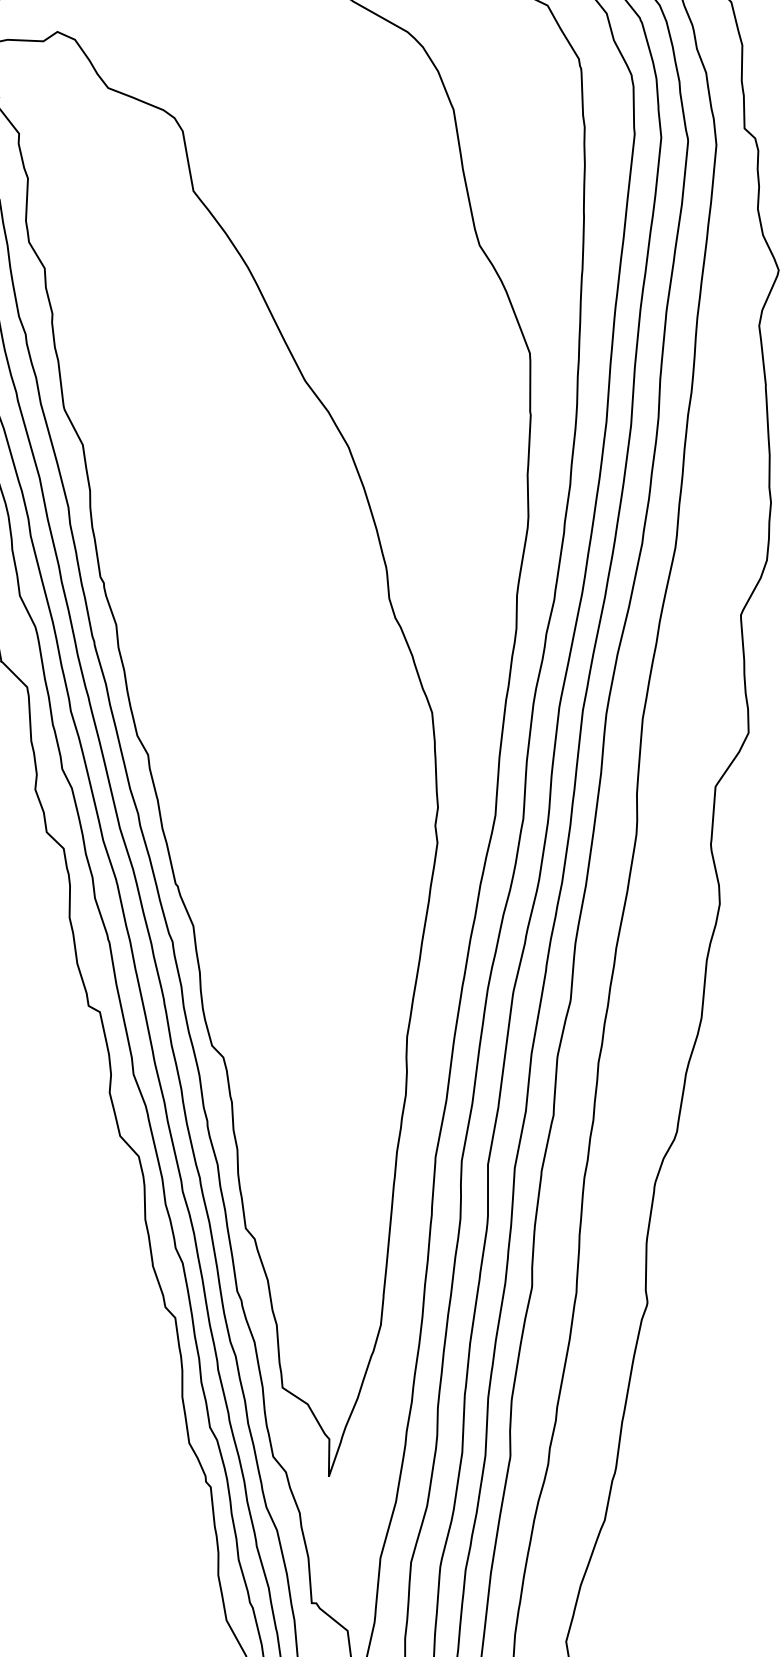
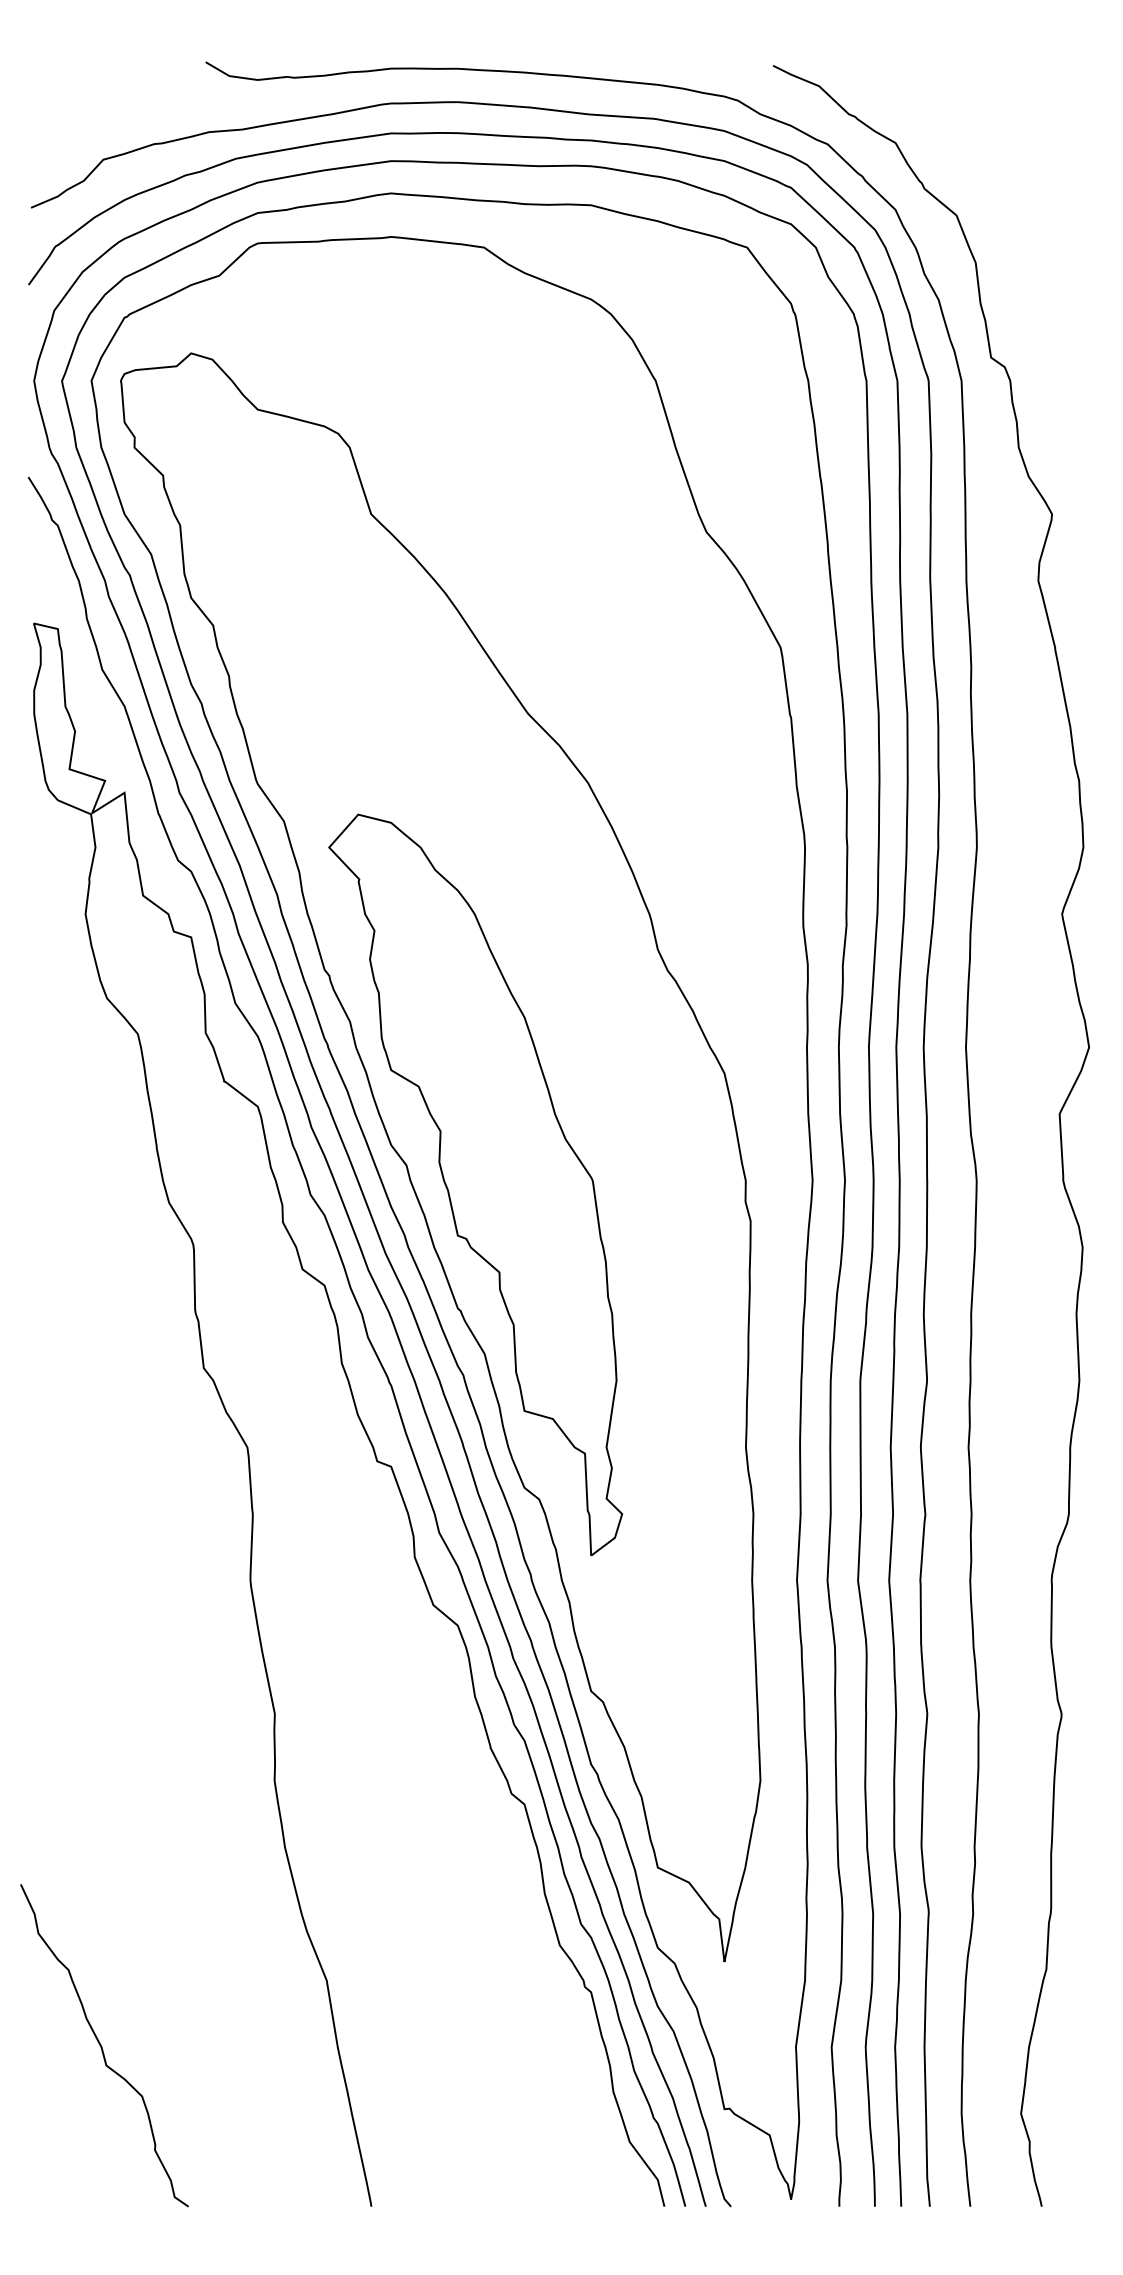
part: (205, 779) -> (475, 1184), added

